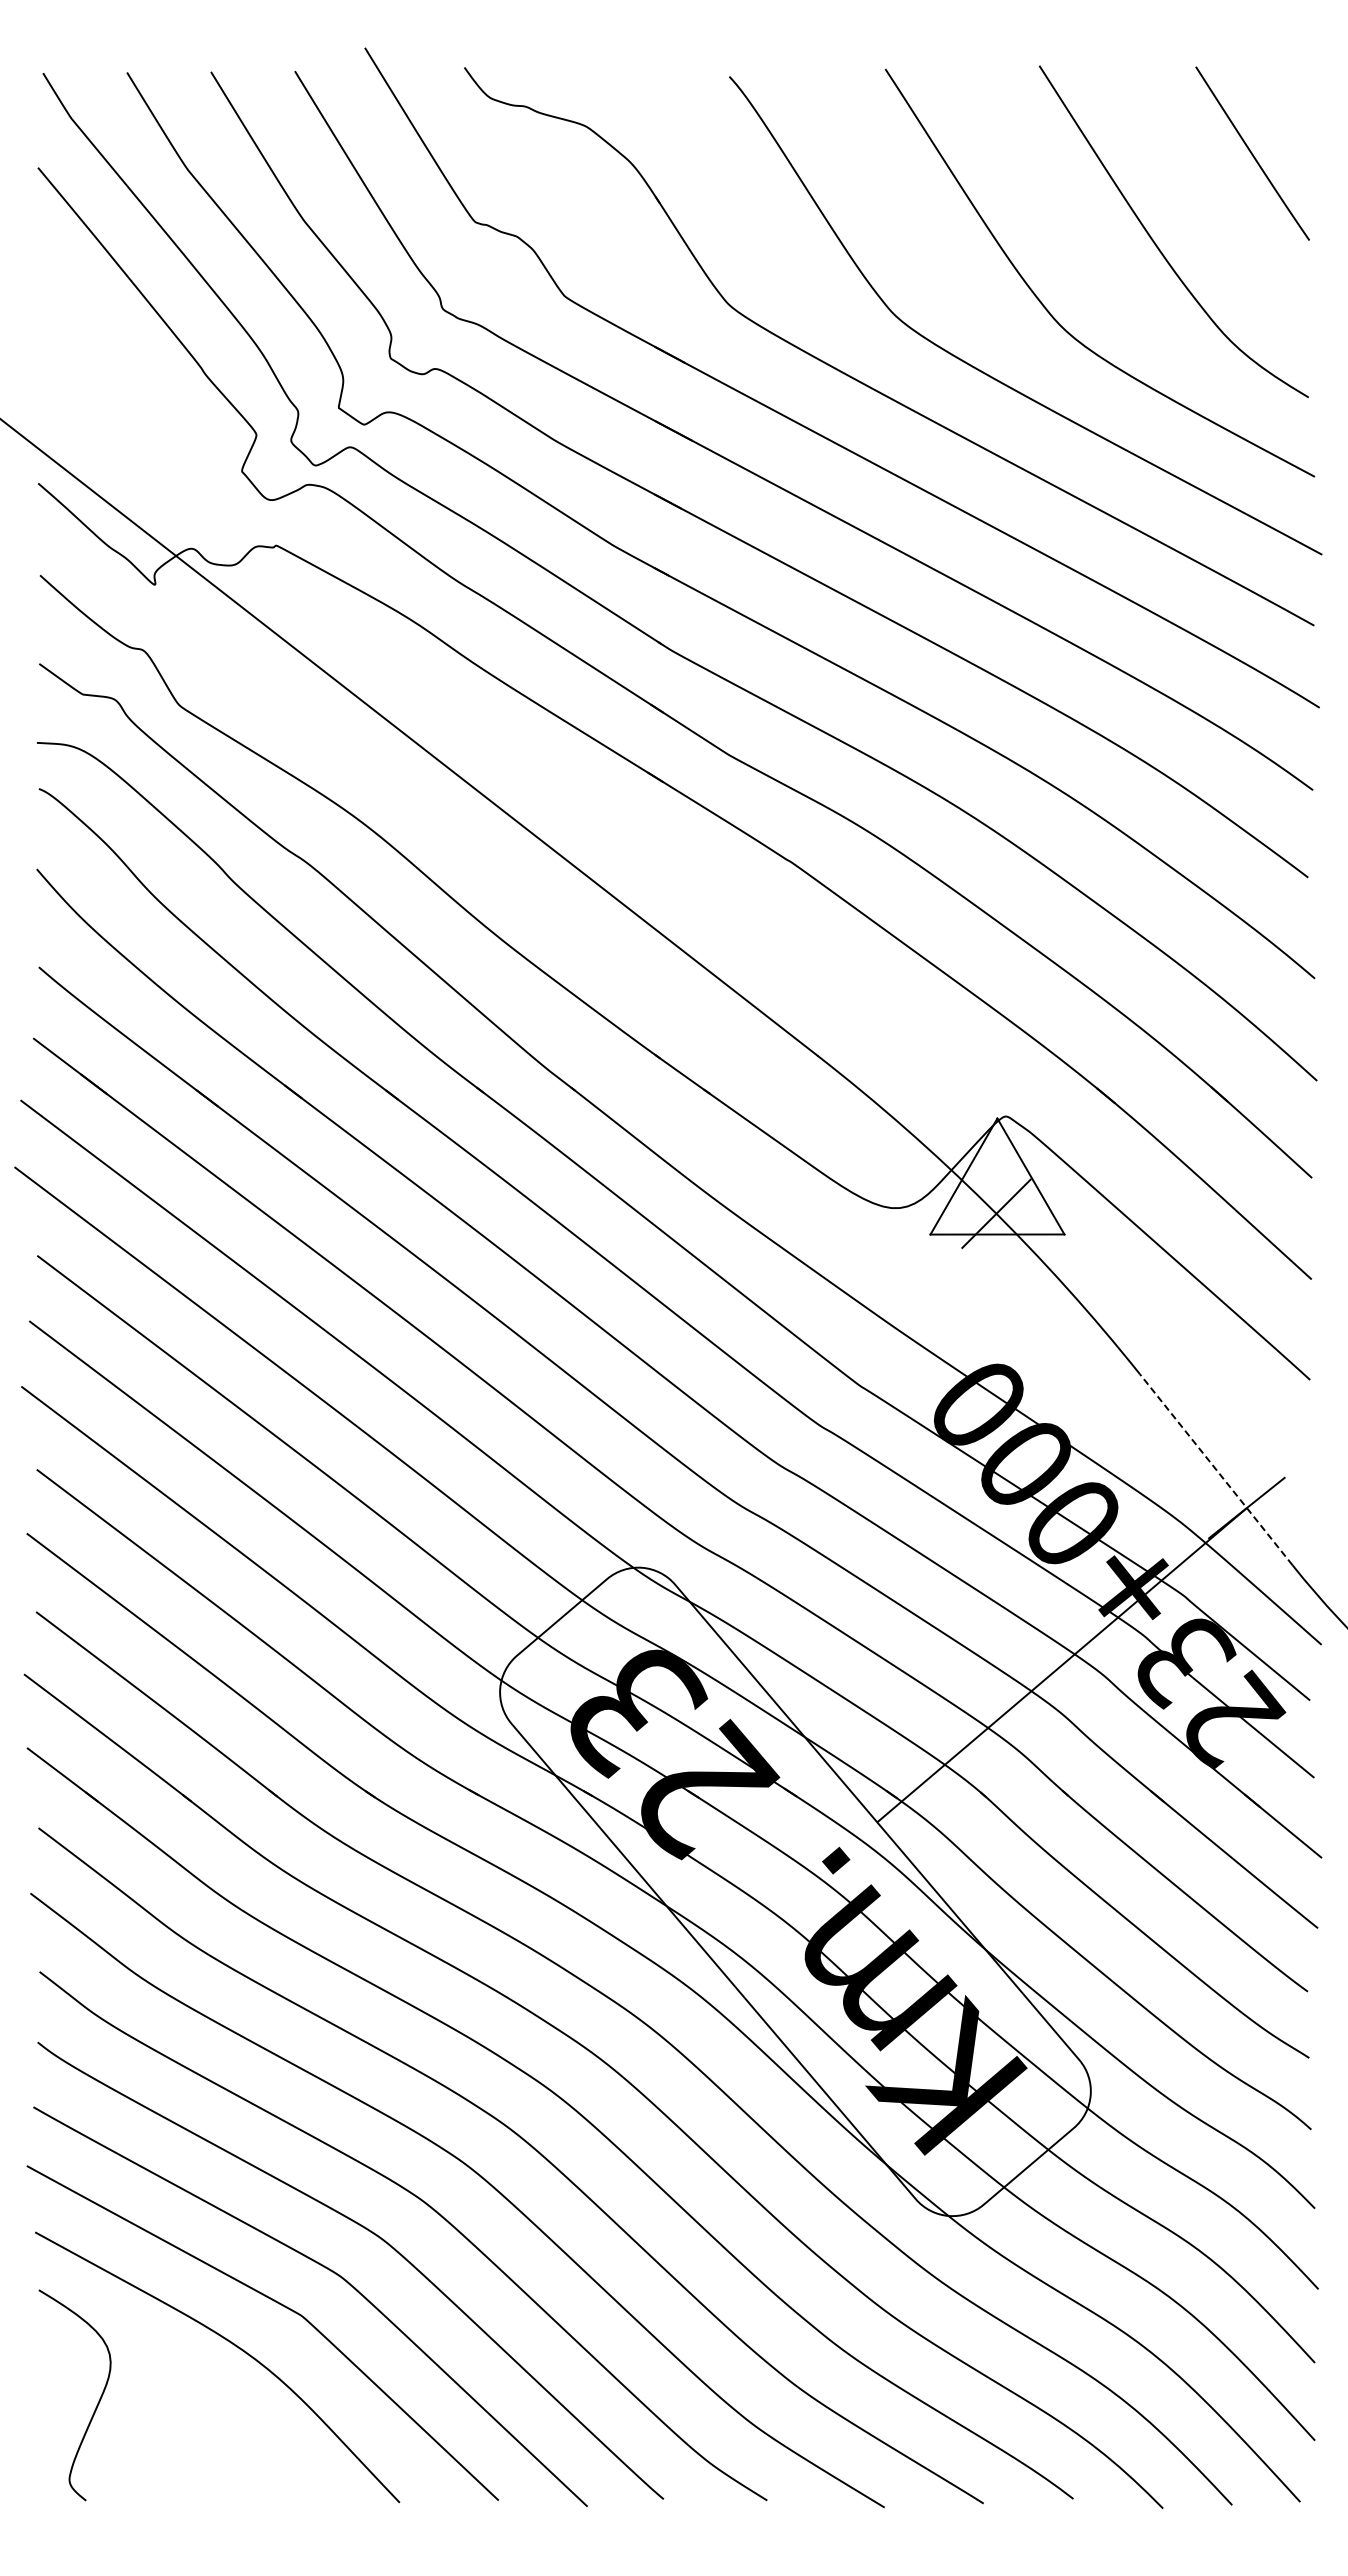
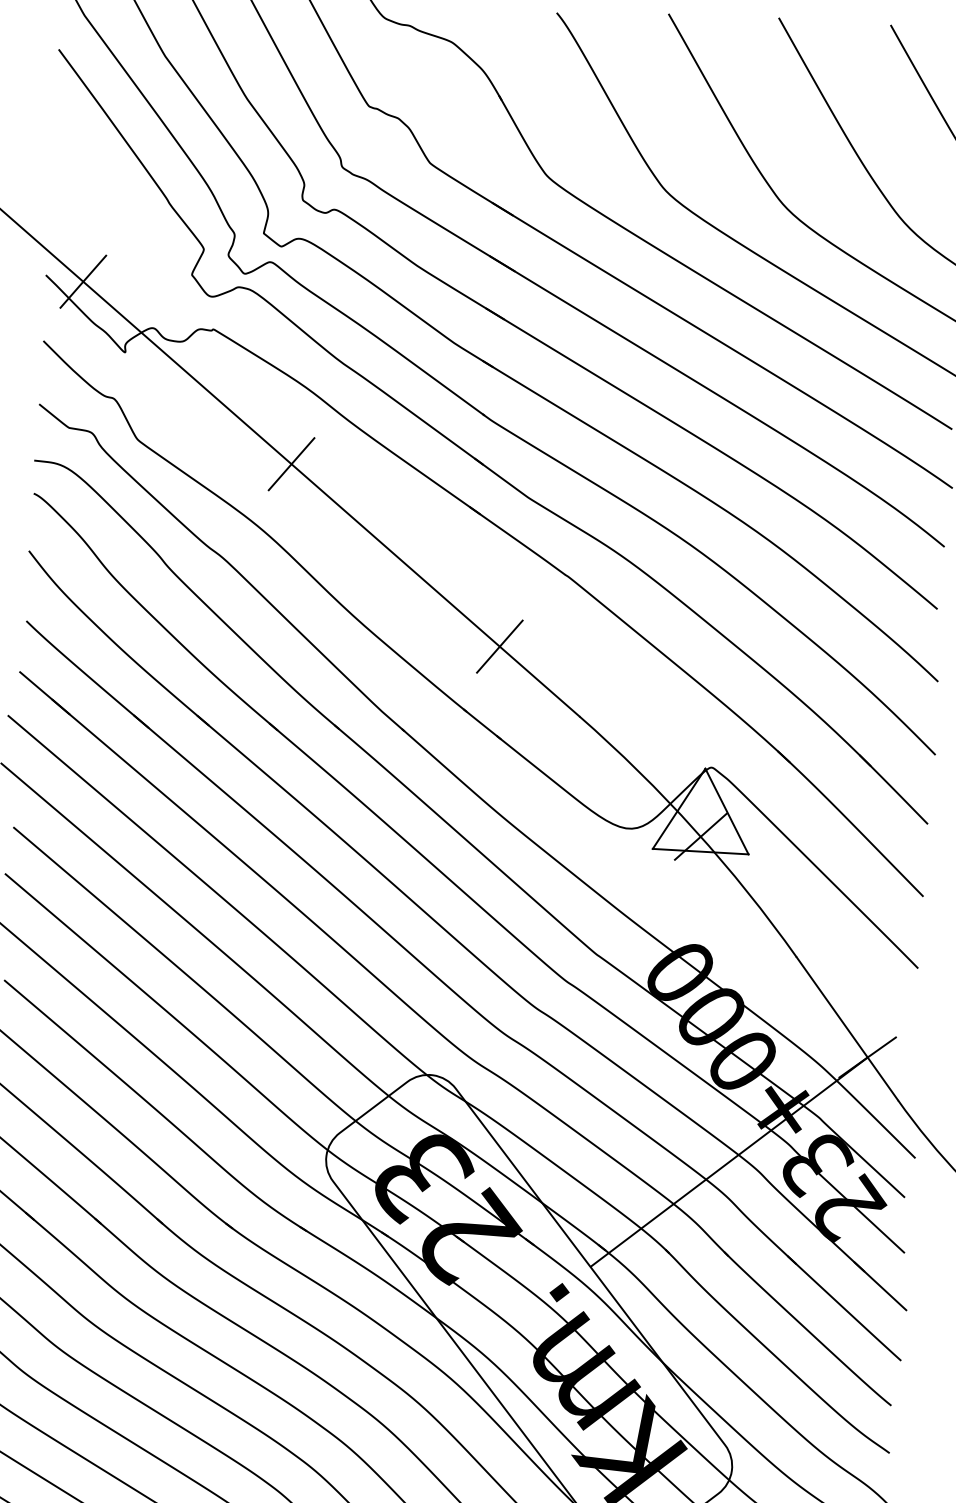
line: (90, 489) -> (82, 281), added
line: (395, 727) -> (291, 464), added
line: (700, 964) -> (499, 646), added
line: (1215, 1469) -> (846, 1028), dashed -> solid

